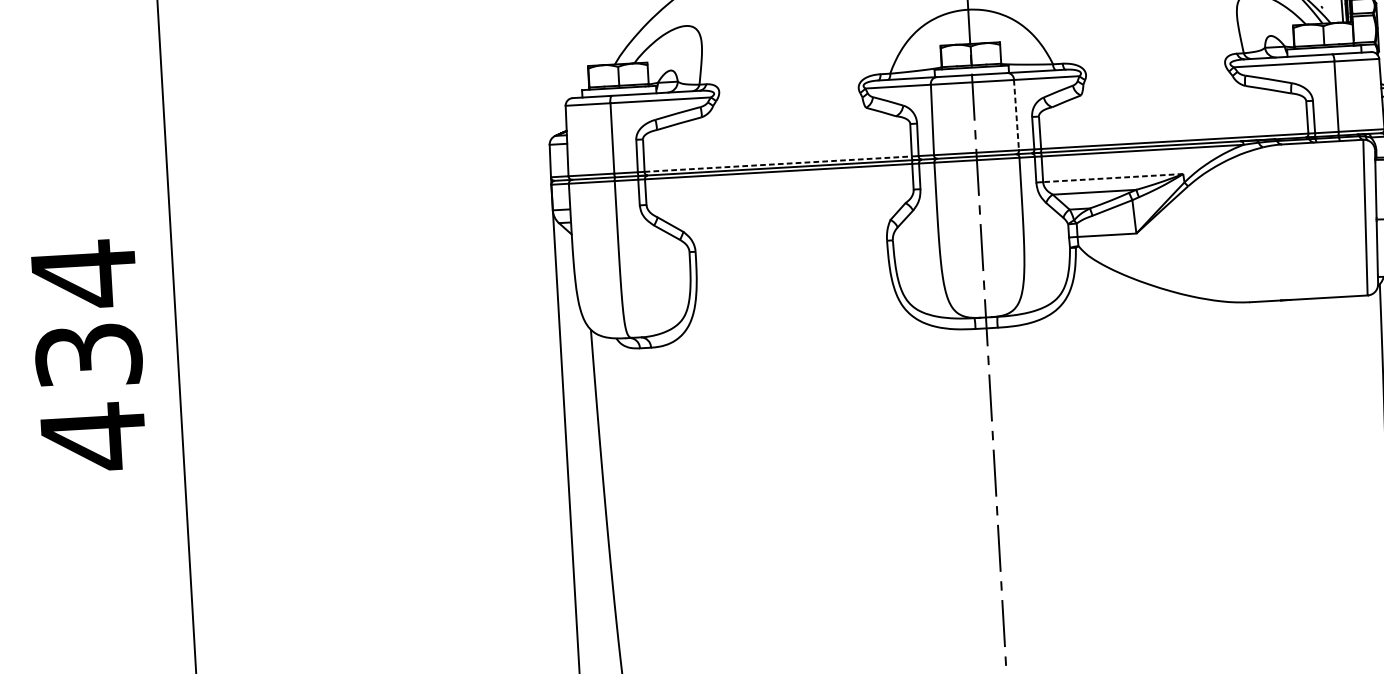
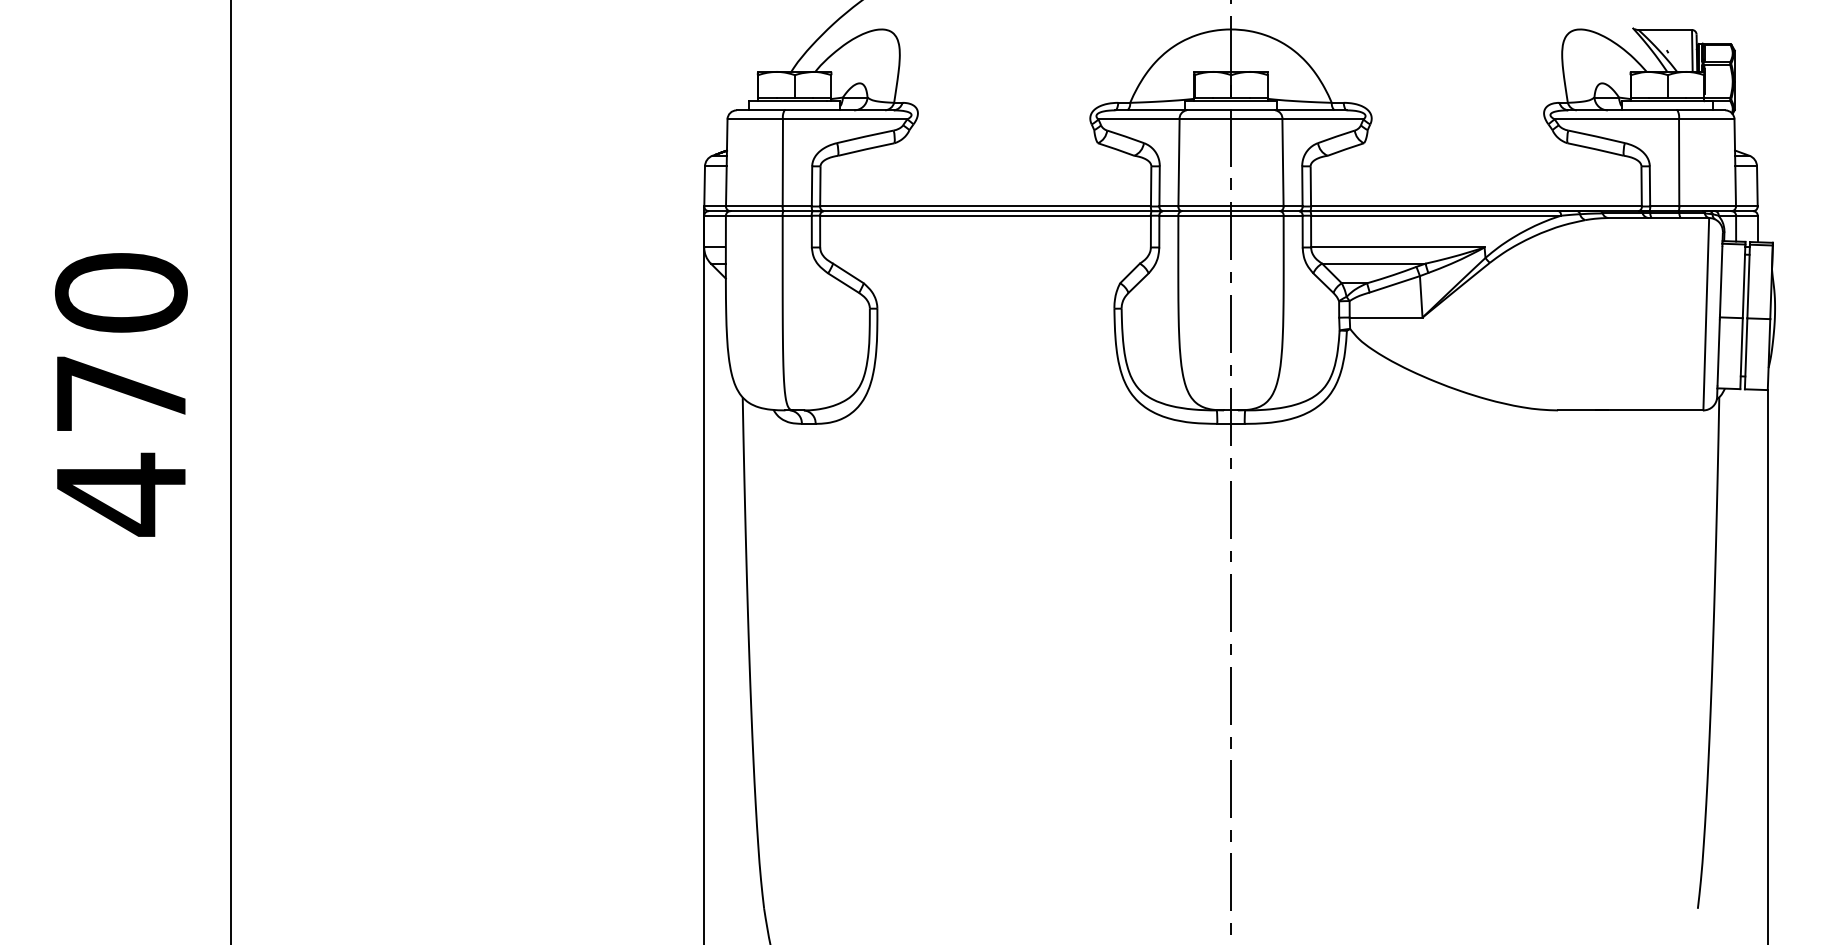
line: (1016, 114) -> (1282, 162), dashed -> solid
line: (778, 164) -> (986, 206), dashed -> solid
line: (1112, 178) -> (1397, 247), dashed -> solid
text: (86, 313) -> (121, 341), 434 -> 470

